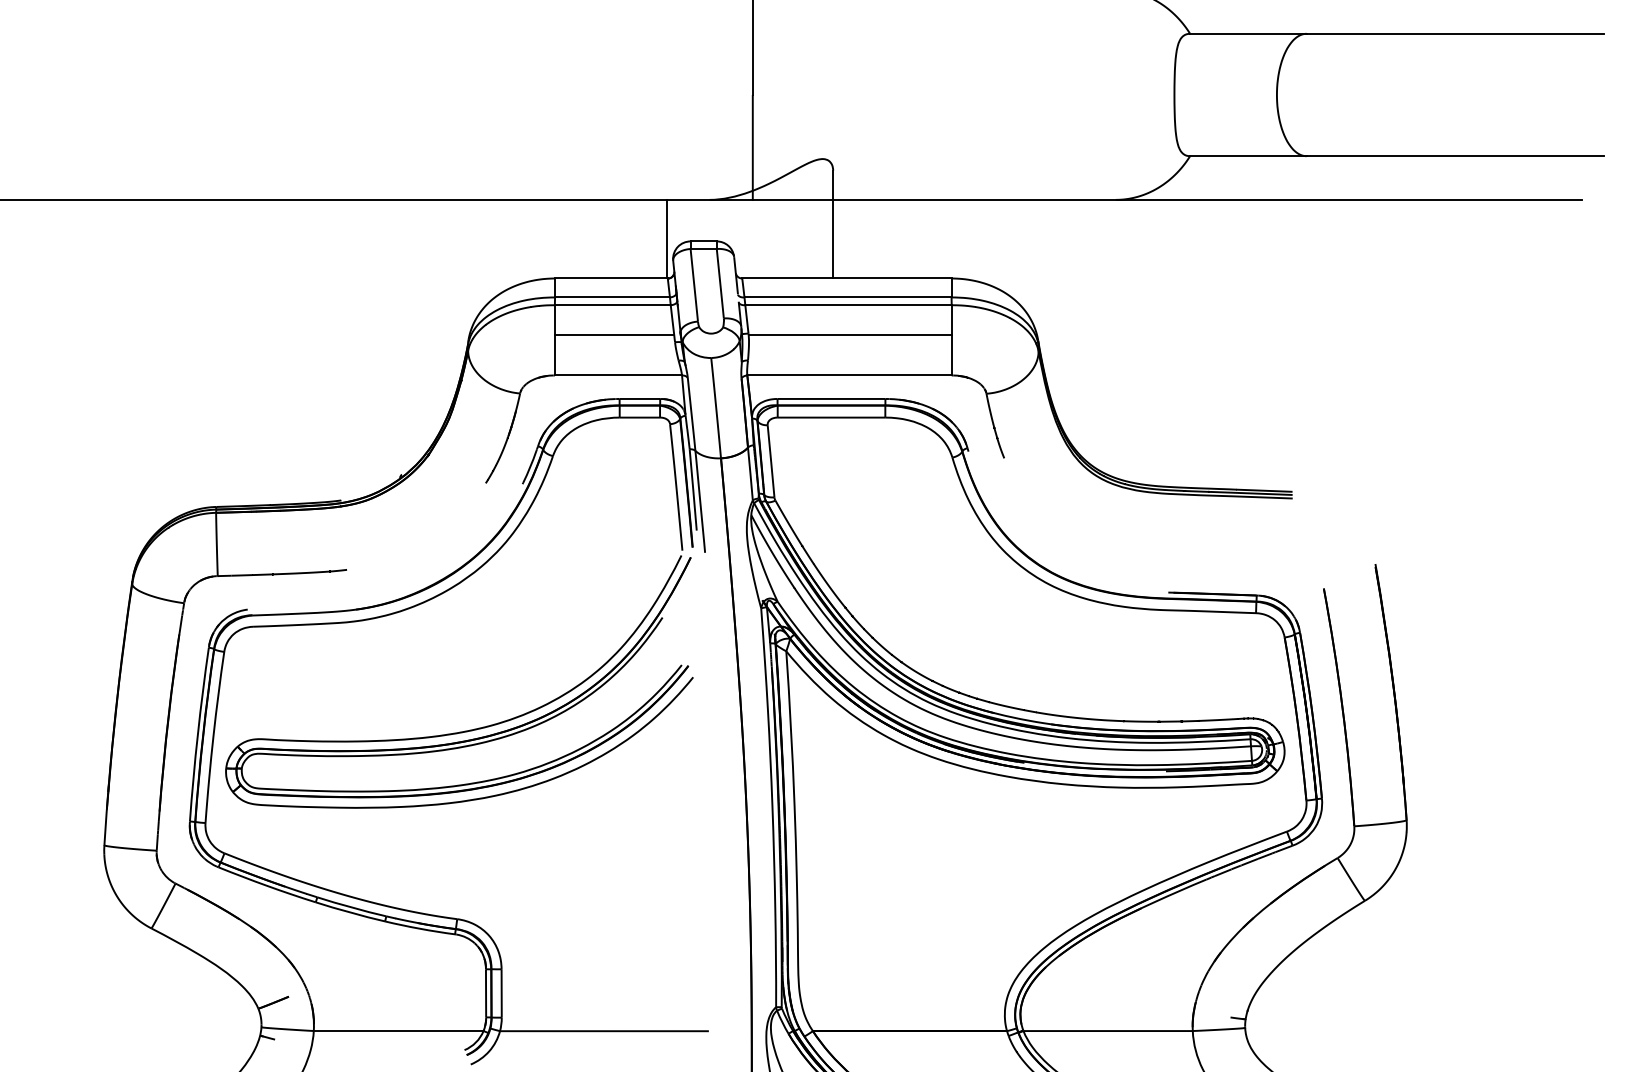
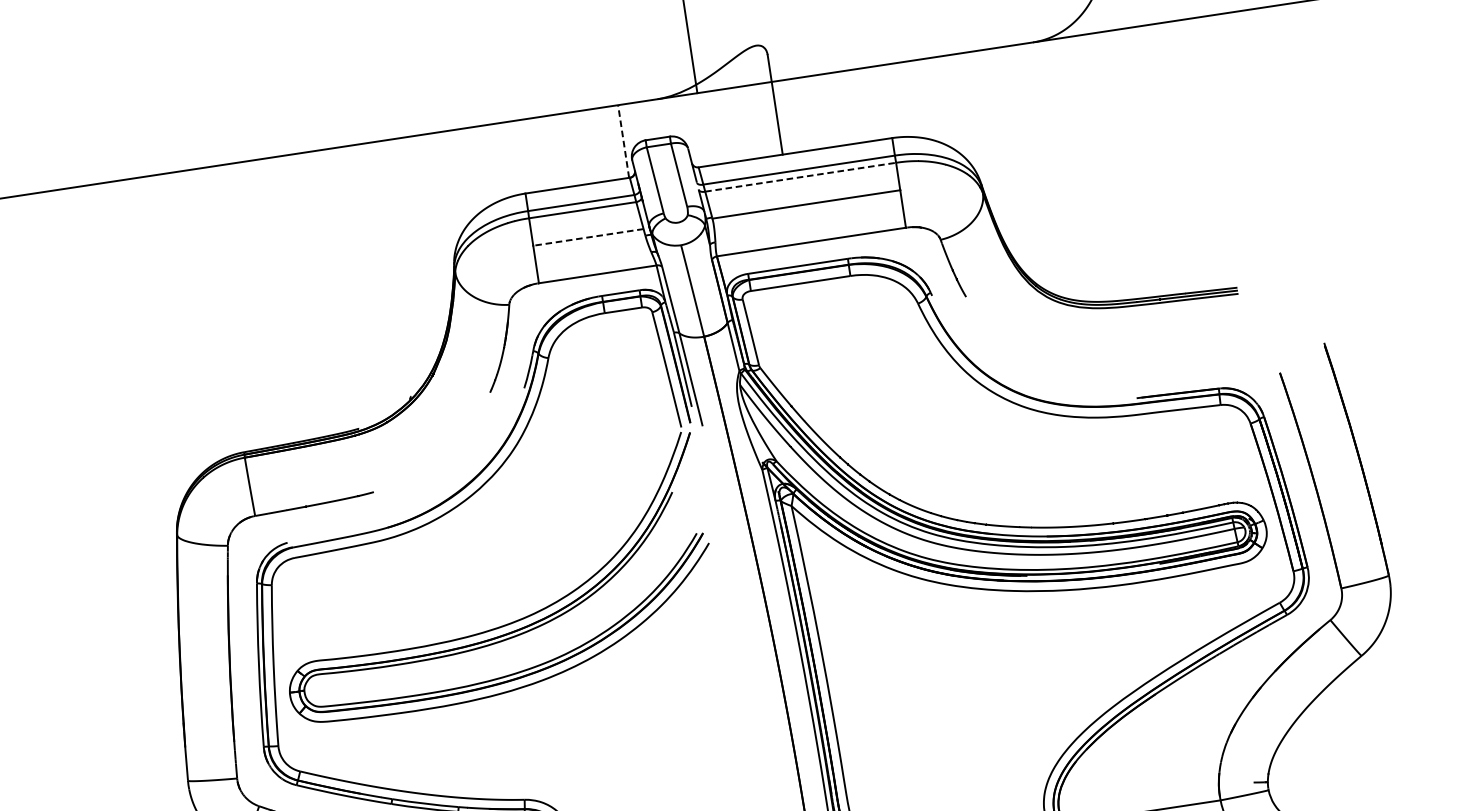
line: (667, 238) -> (623, 140), solid -> dashed
line: (849, 305) -> (801, 177), solid -> dashed
line: (614, 334) -> (588, 237), solid -> dashed

